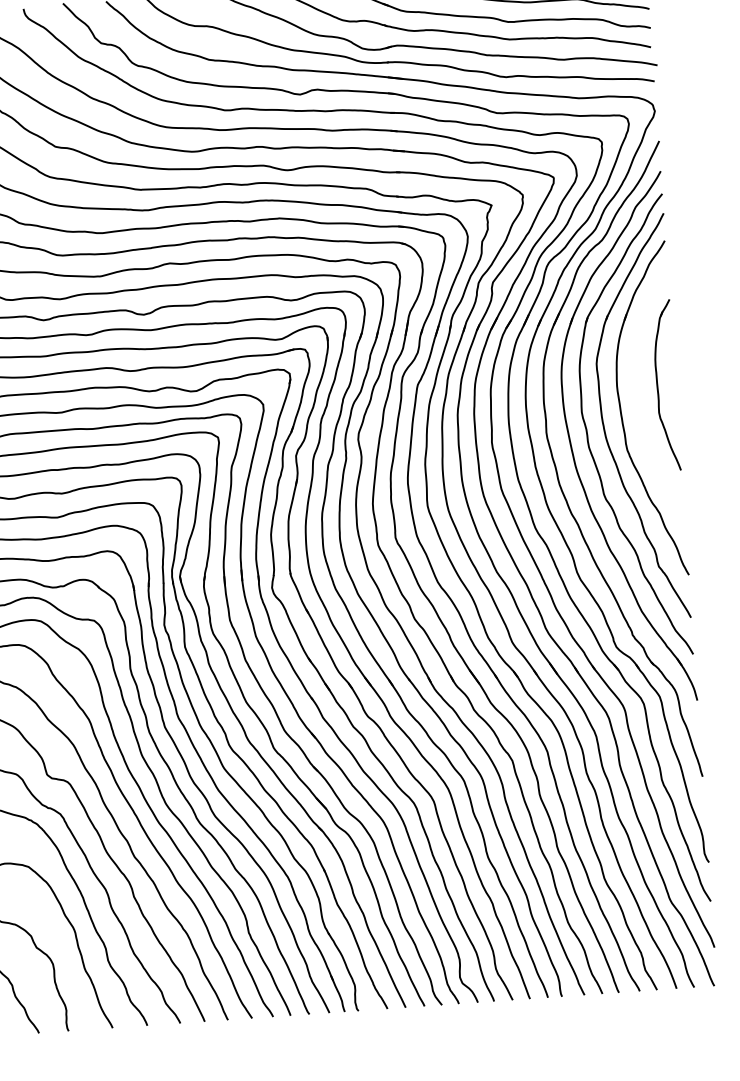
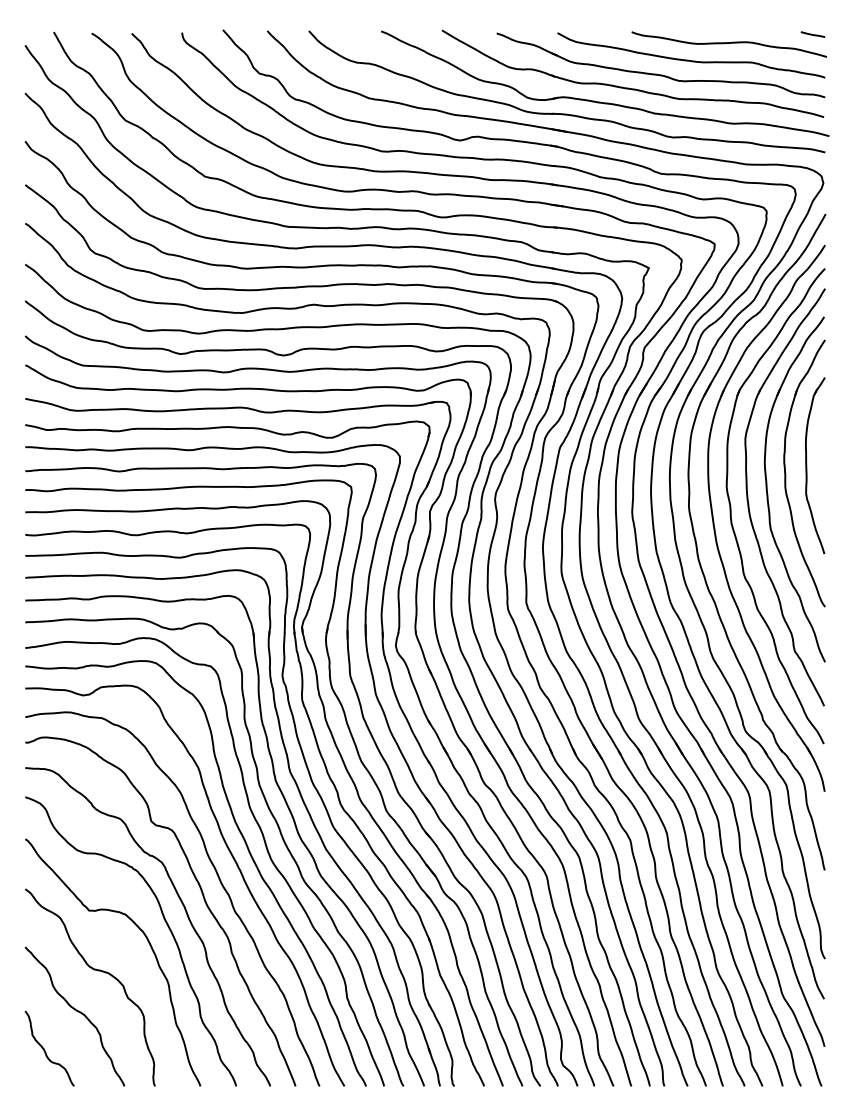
part: (638, 394) -> (786, 473), added

